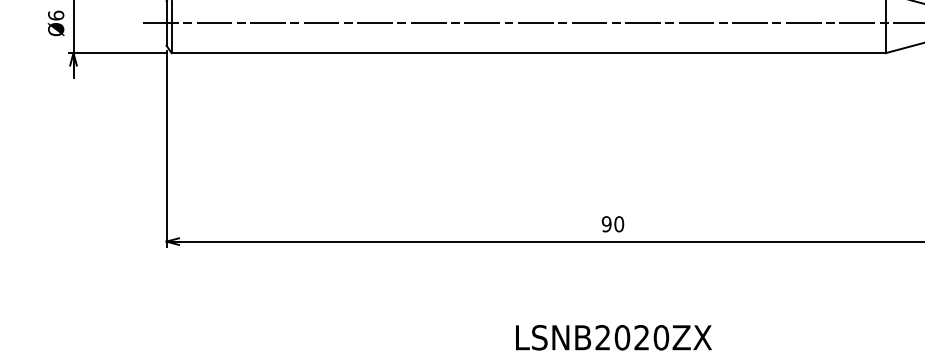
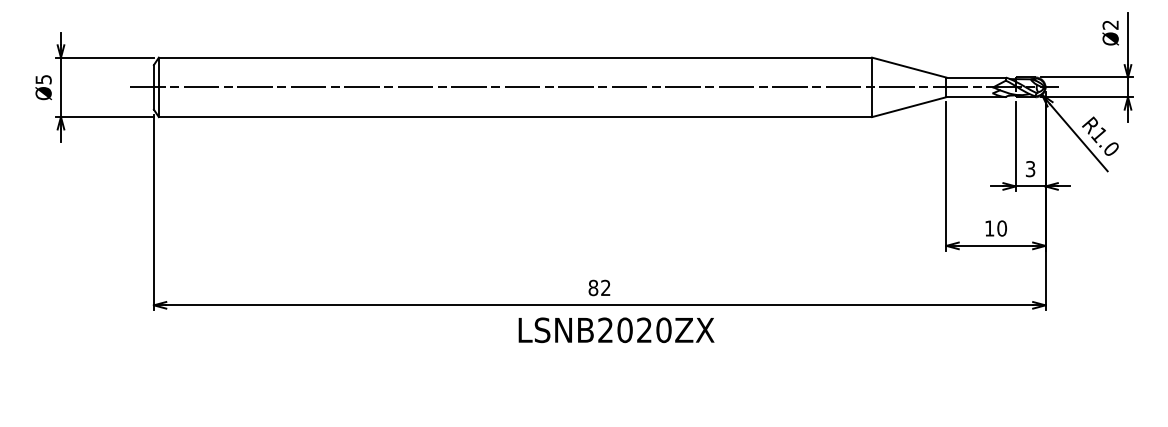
text: (56, 15) -> (43, 79), Ø6 -> Ø5
text: (612, 223) -> (599, 287), 90 -> 82
text: (613, 337) -> (616, 330), moved

